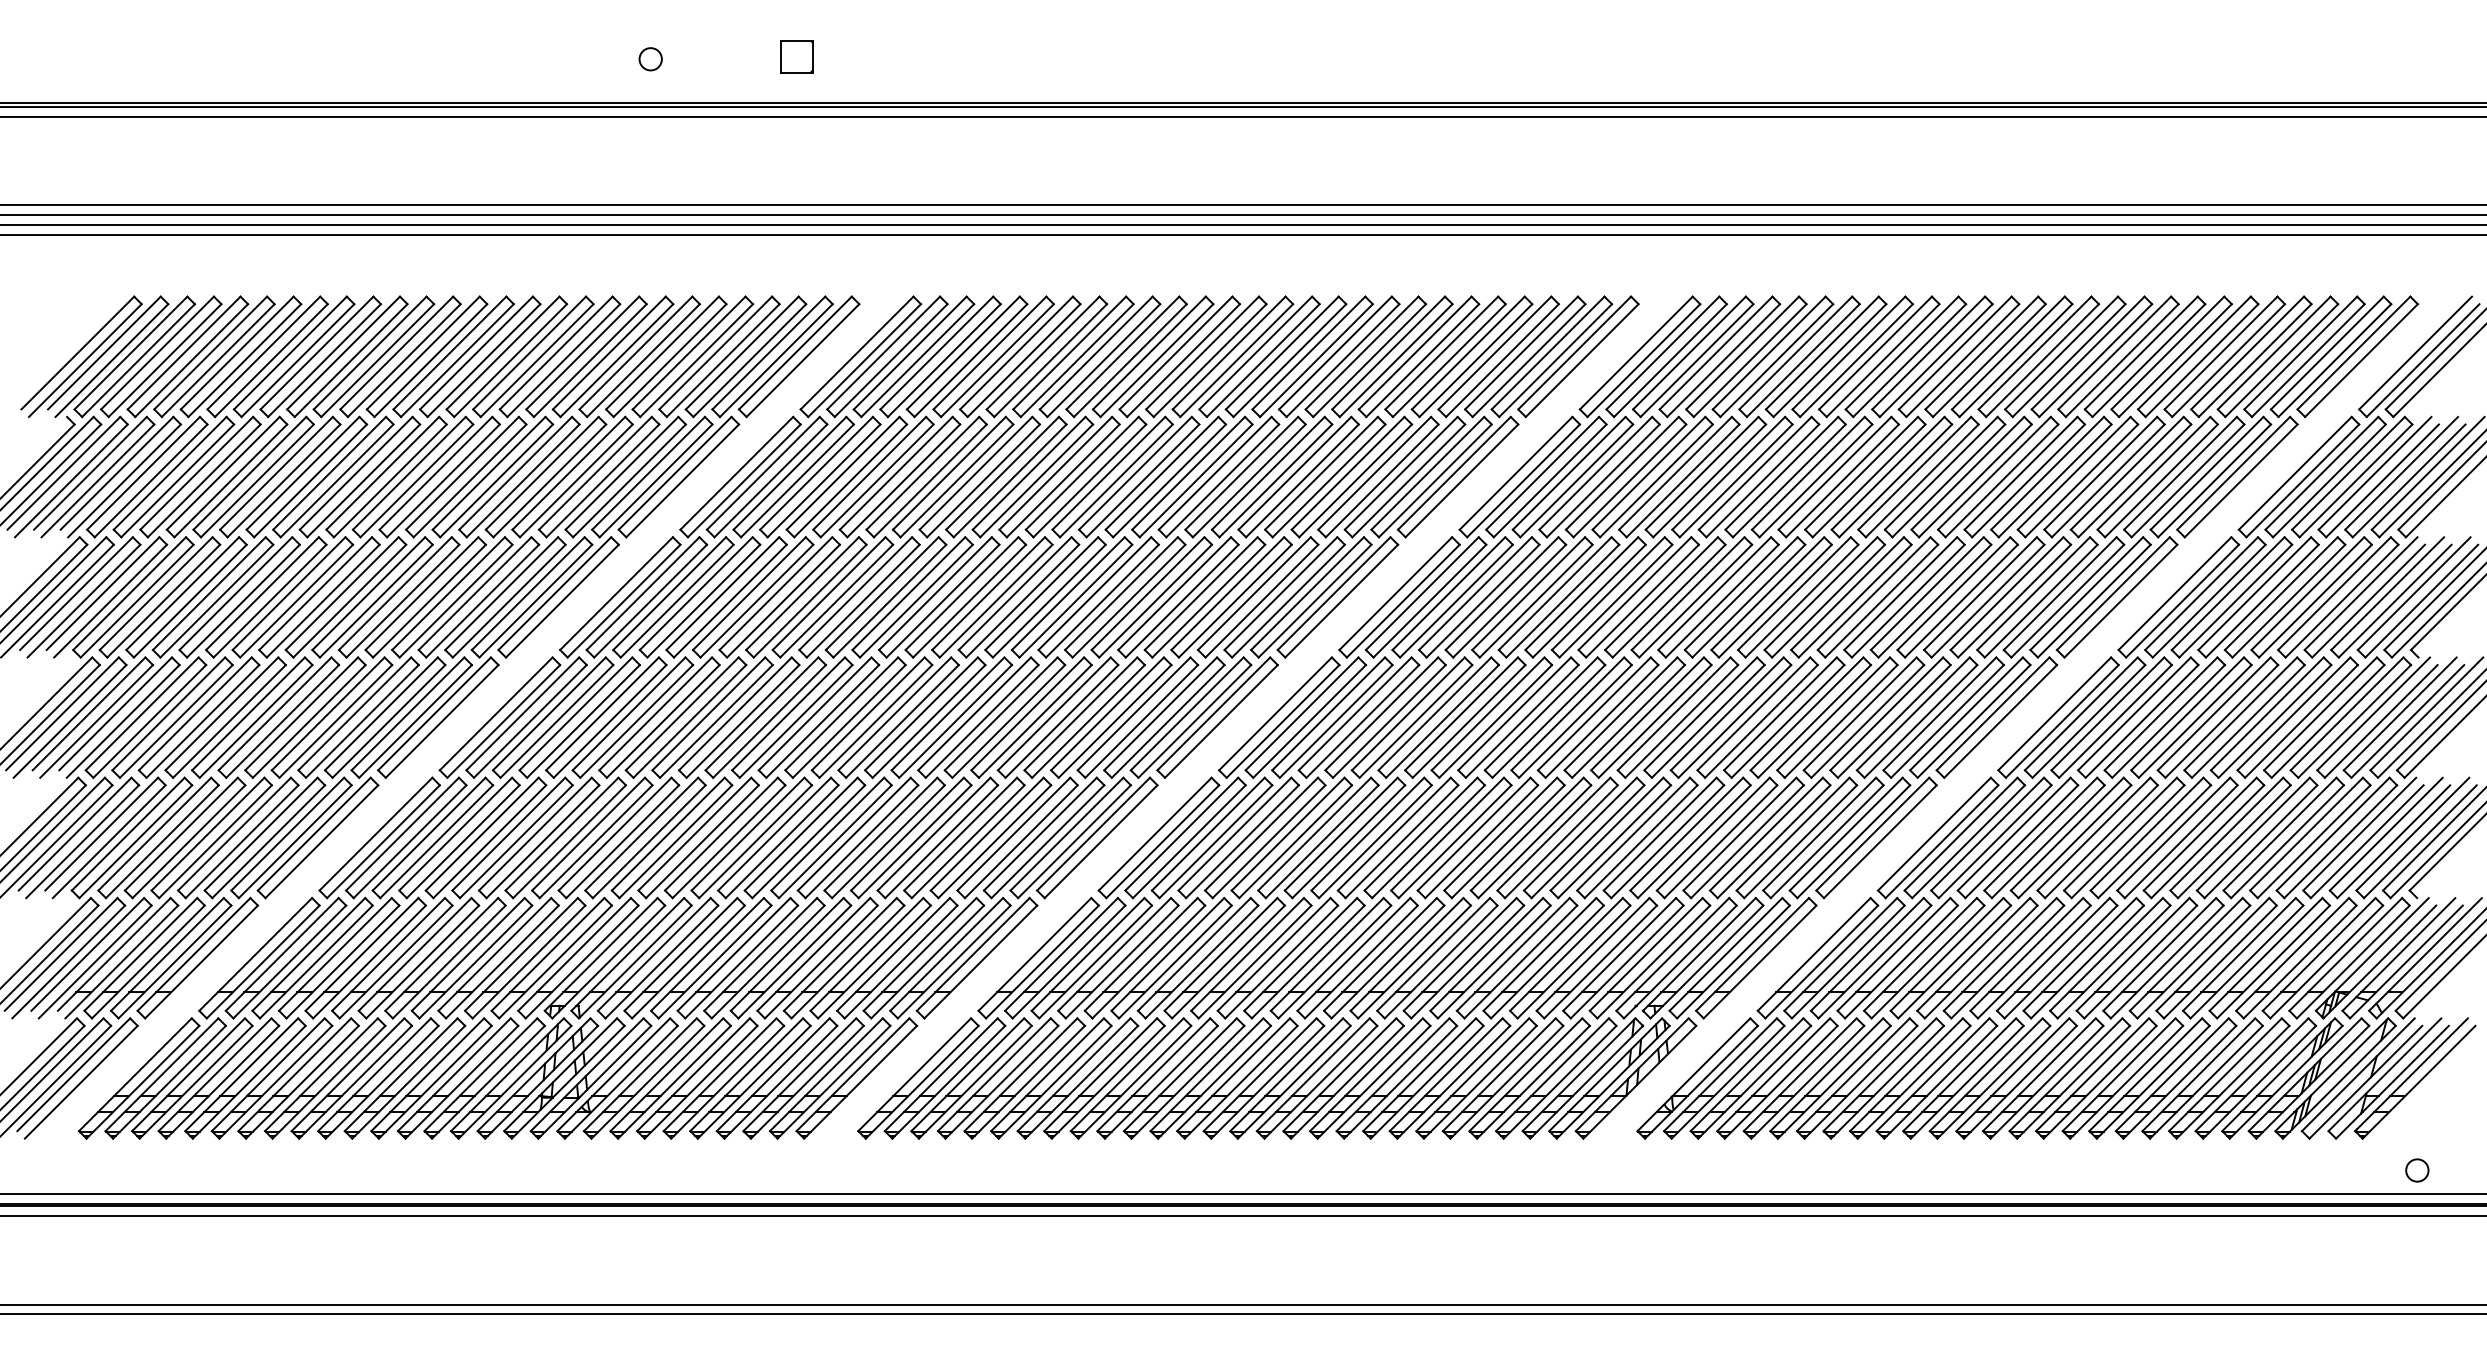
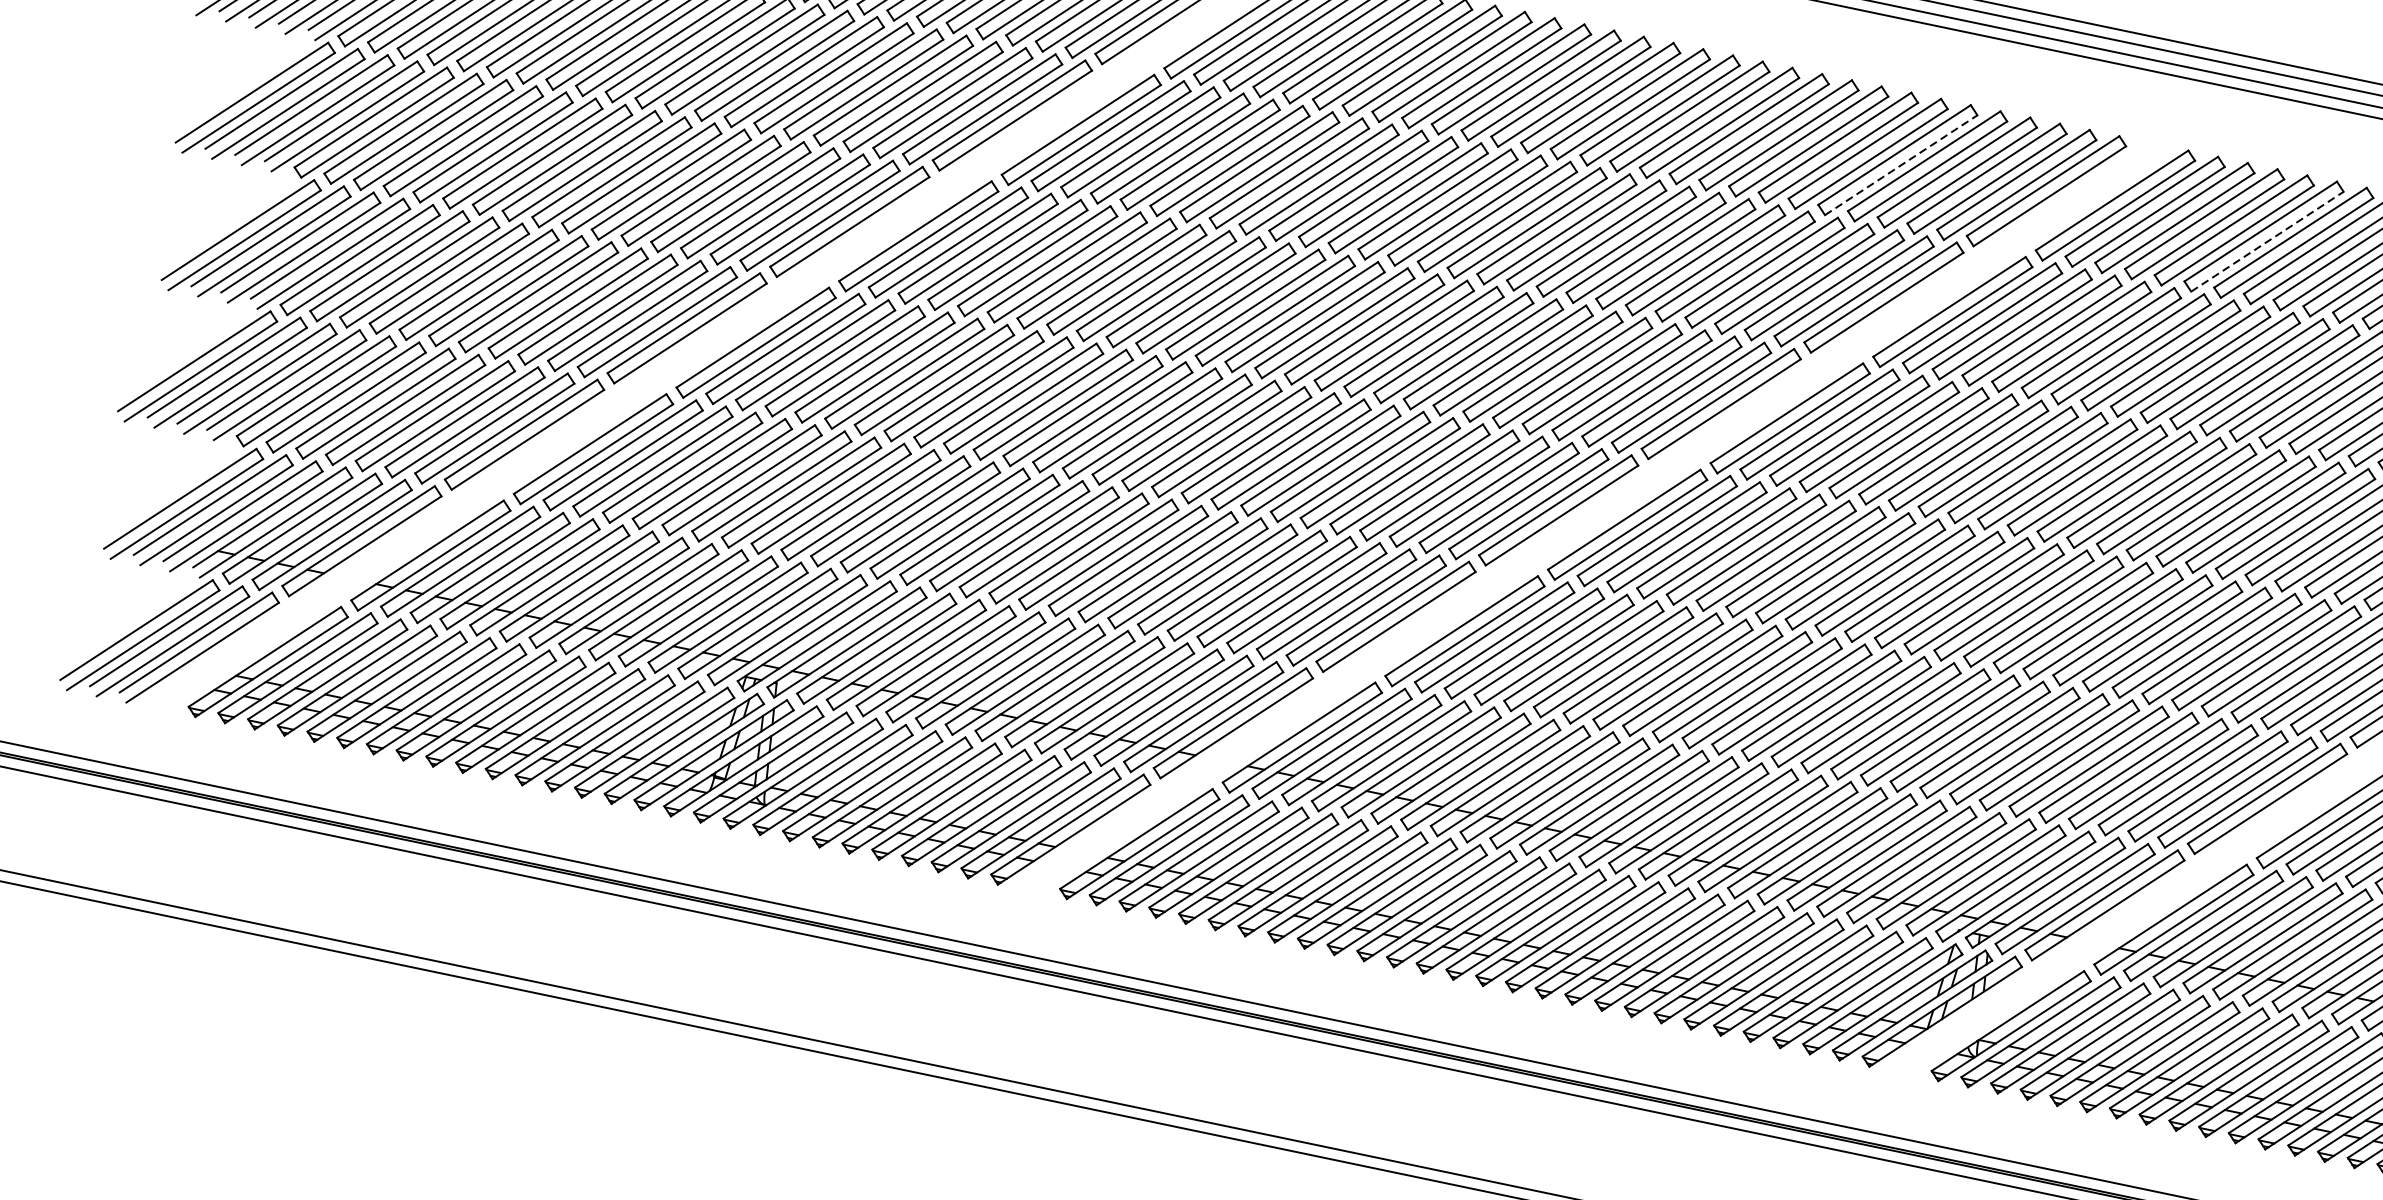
line: (1449, 360) -> (1901, 165), solid -> dashed
line: (1776, 360) -> (2267, 241), solid -> dashed

